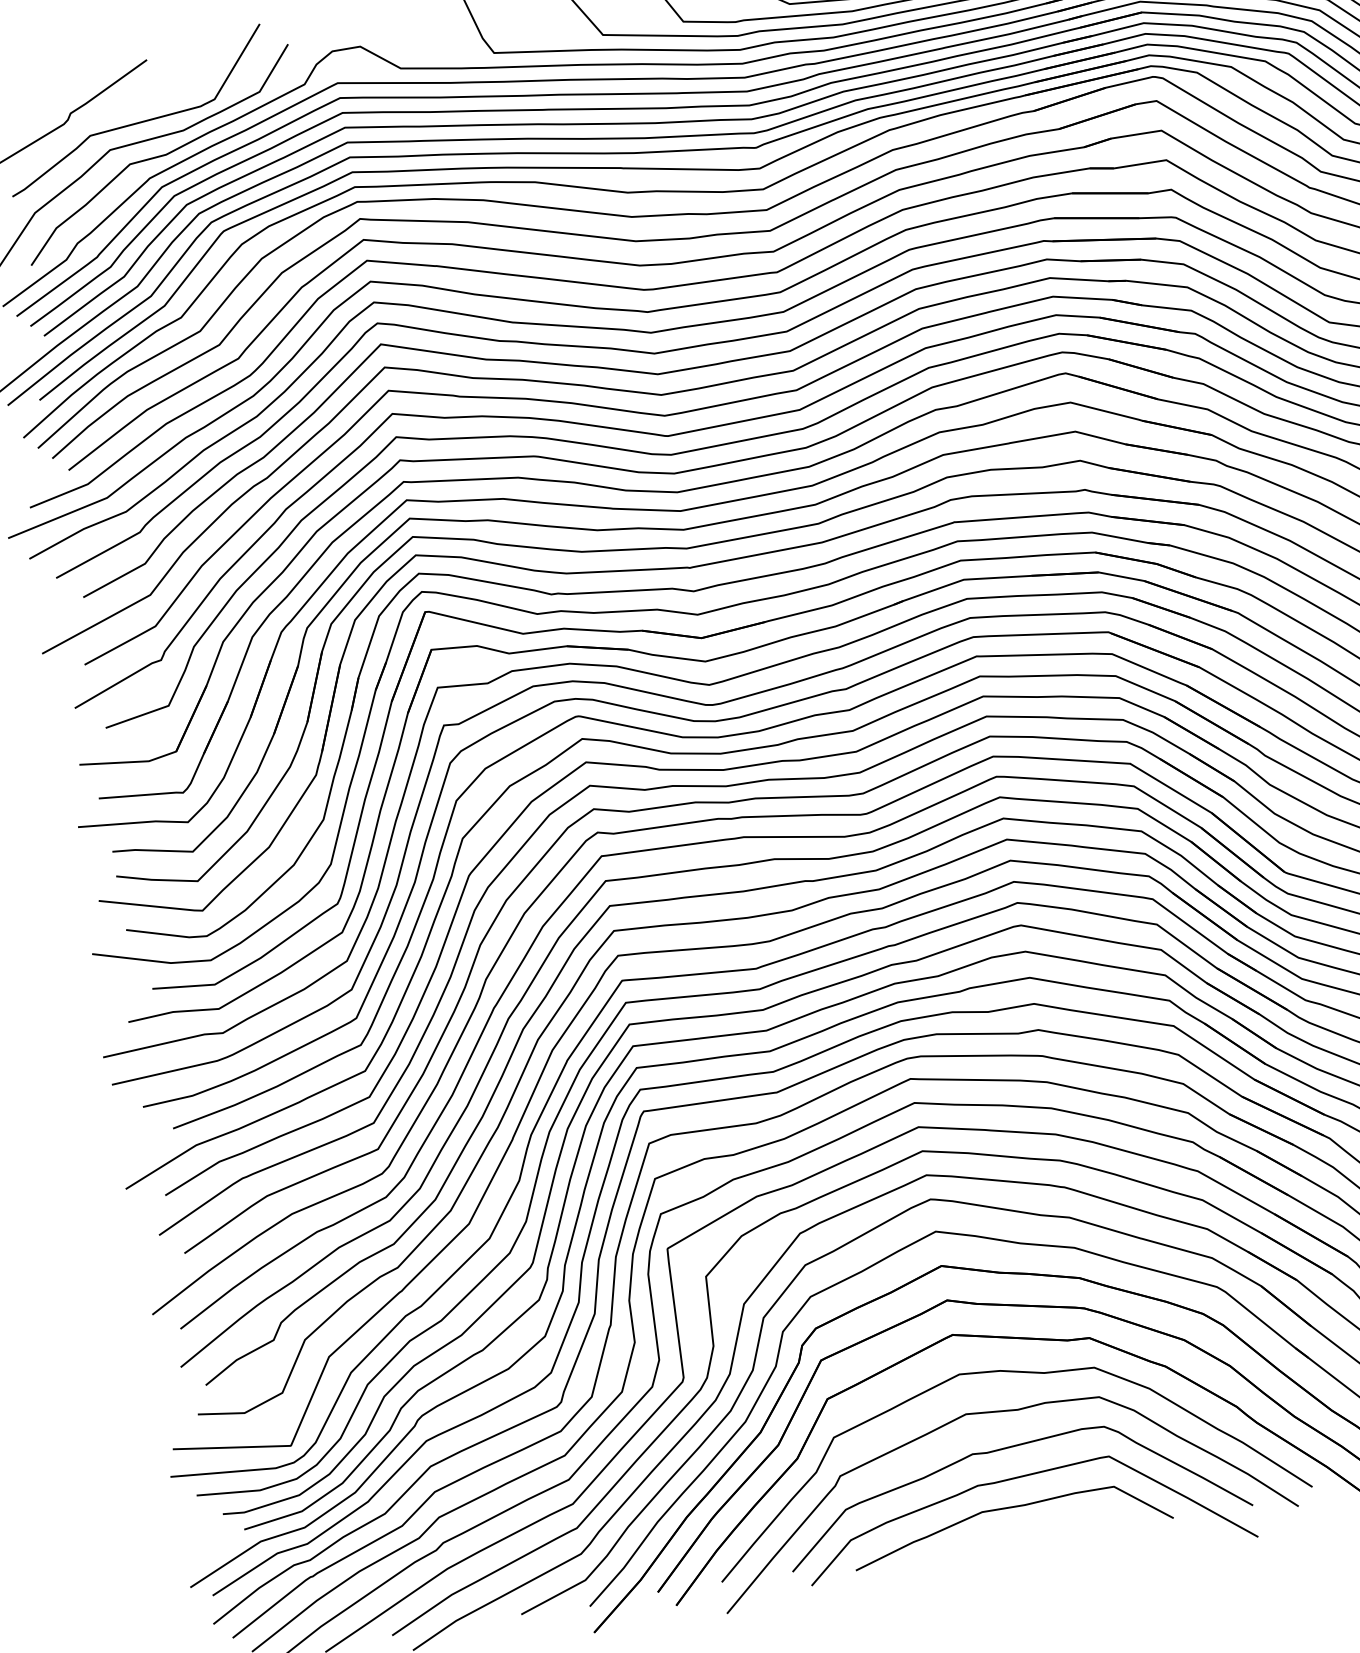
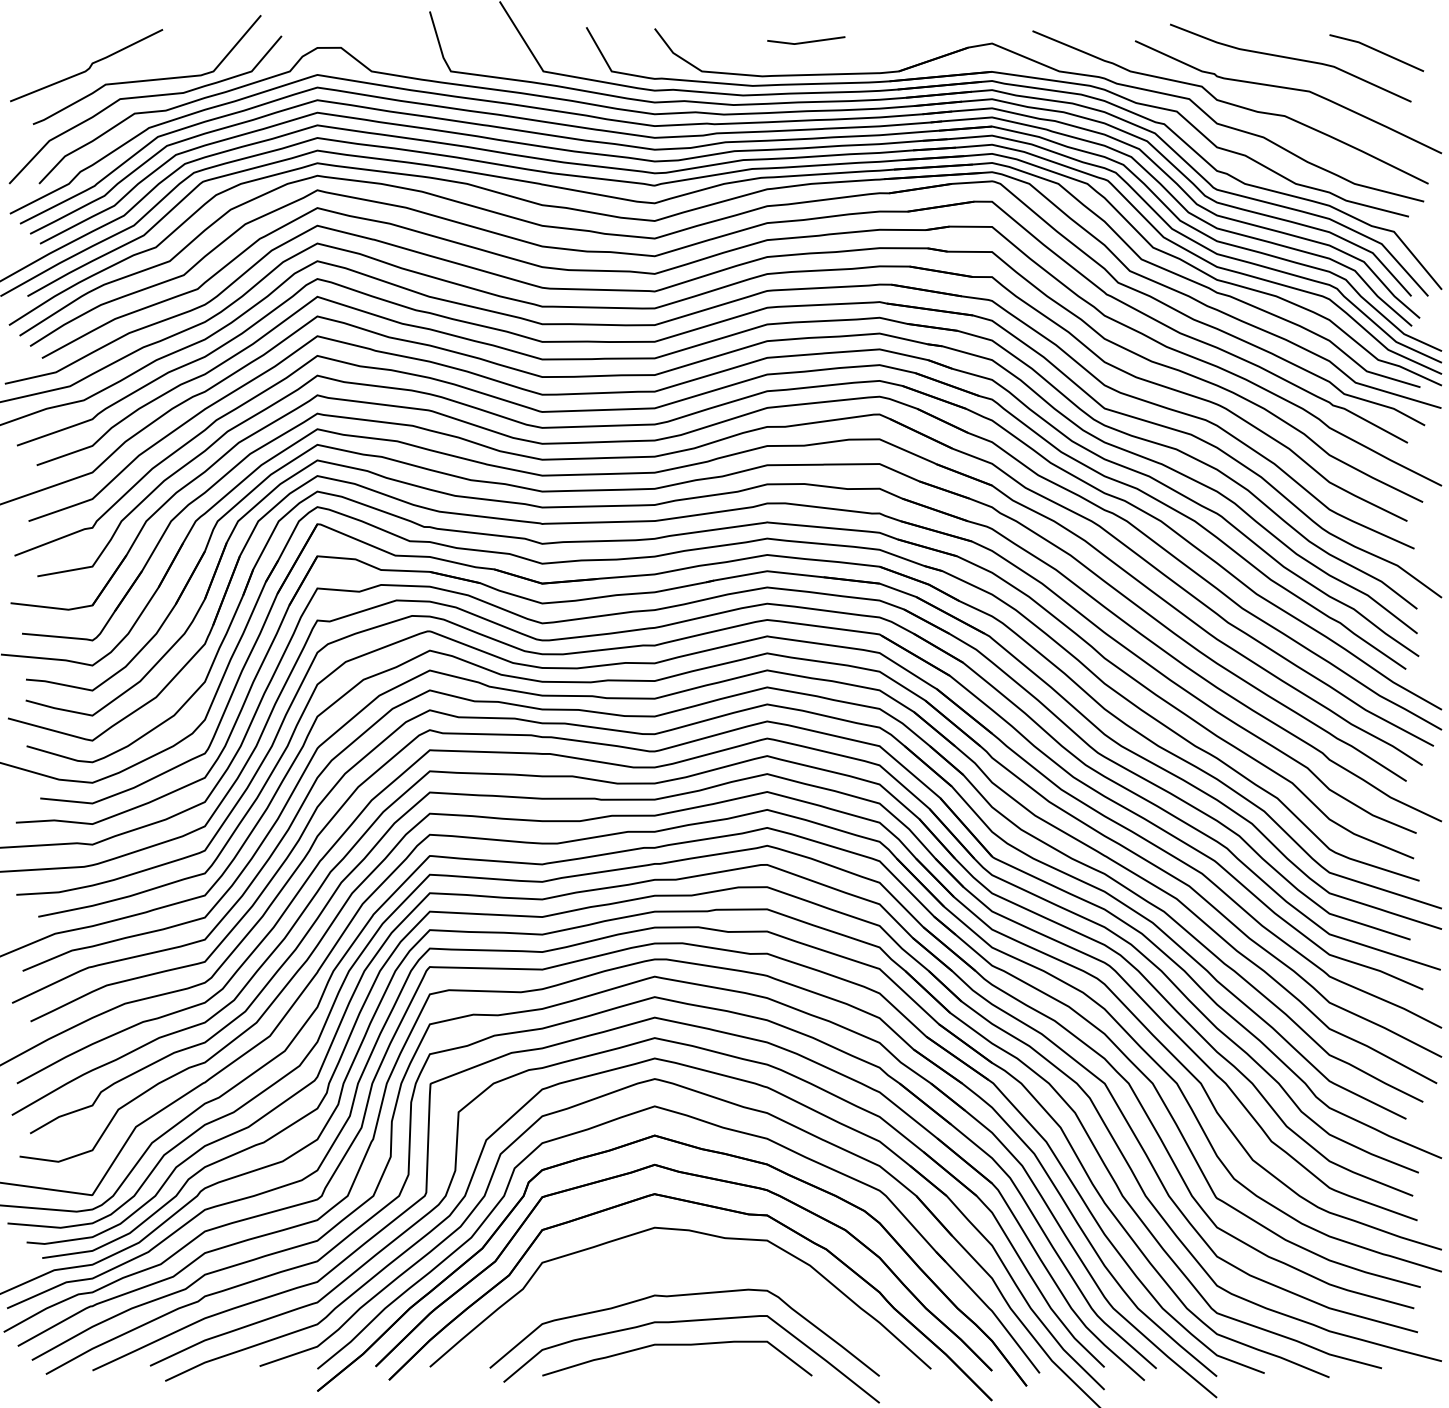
curve: (990, 1413) -> (675, 1264), removed

